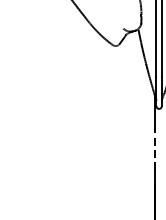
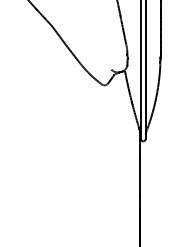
line: (154, 149) -> (139, 177), dashed -> solid

